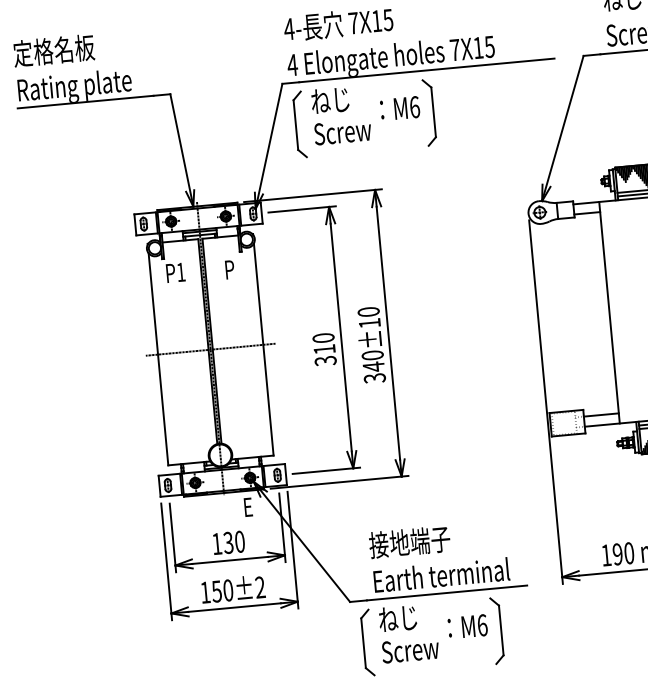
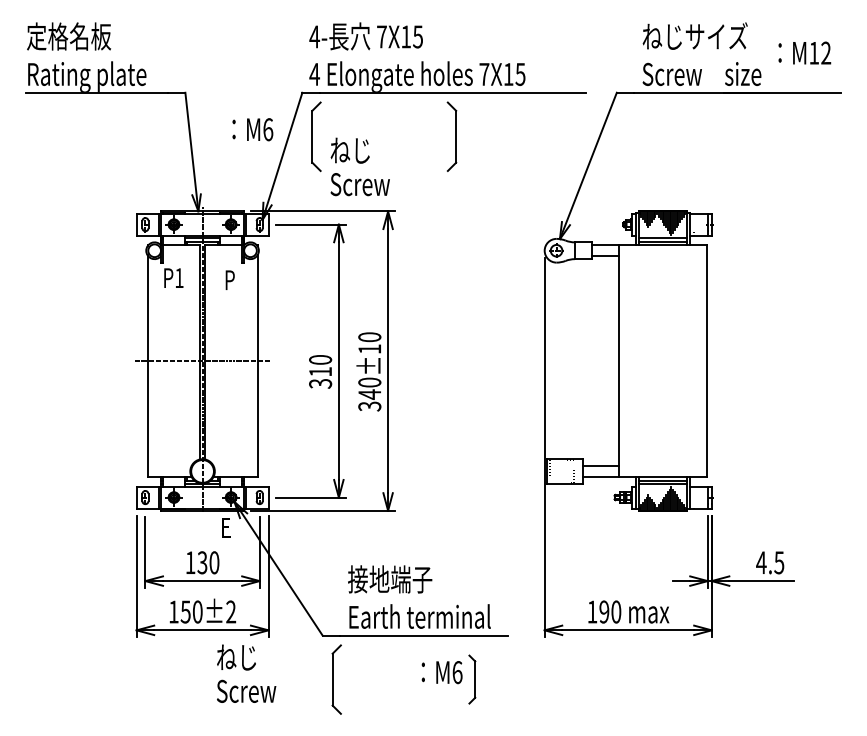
text: (399, 108) -> (252, 129), moved
text: (340, 114) -> (359, 166), moved
part: (497, 630) -> (472, 679), size x0.7
text: (408, 633) -> (246, 673), moved

